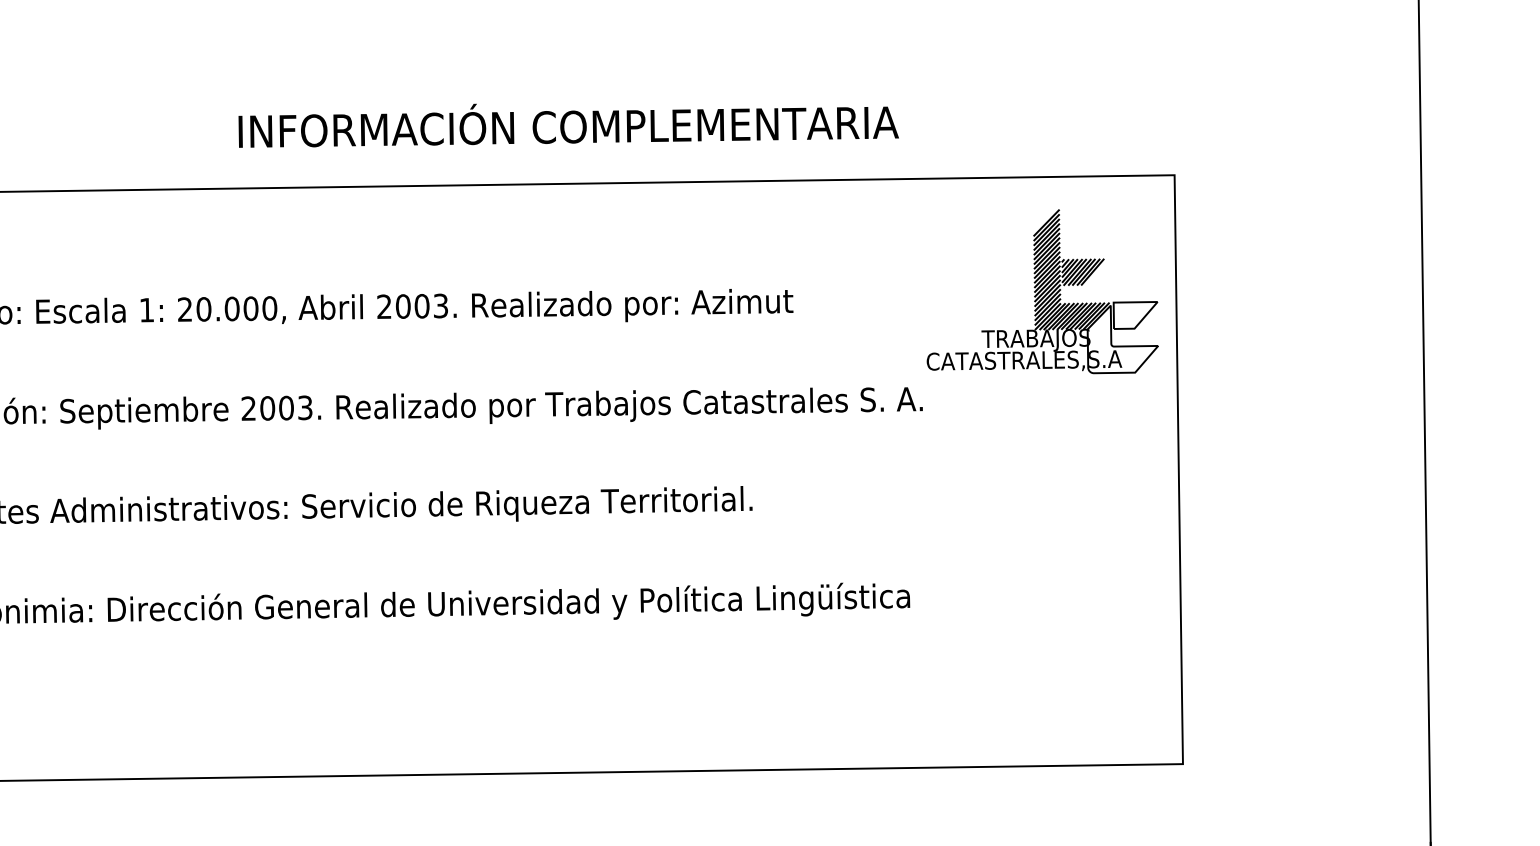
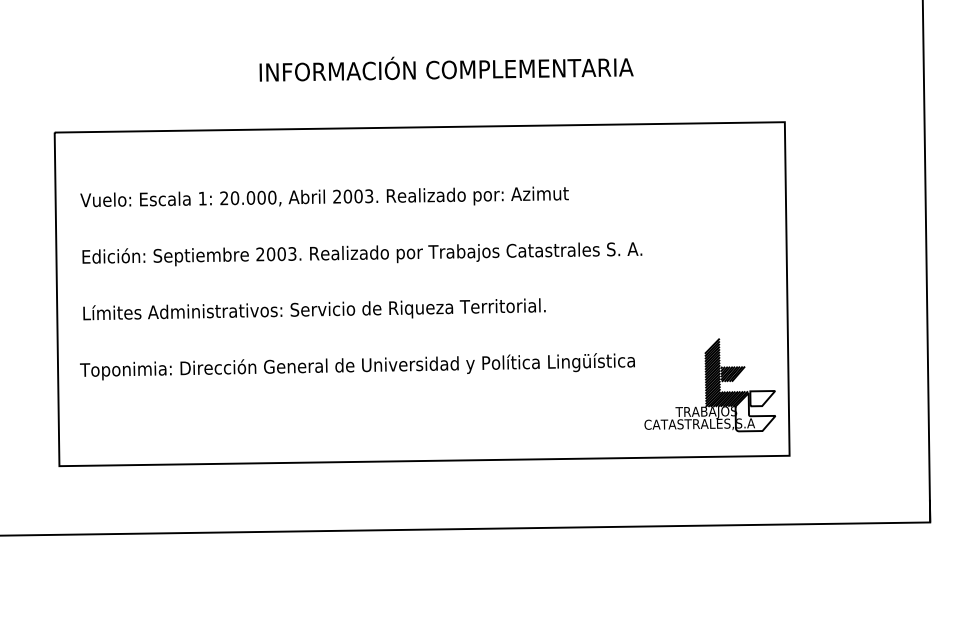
text: (568, 124) -> (446, 68), moved
part: (1041, 292) -> (709, 385), moved

